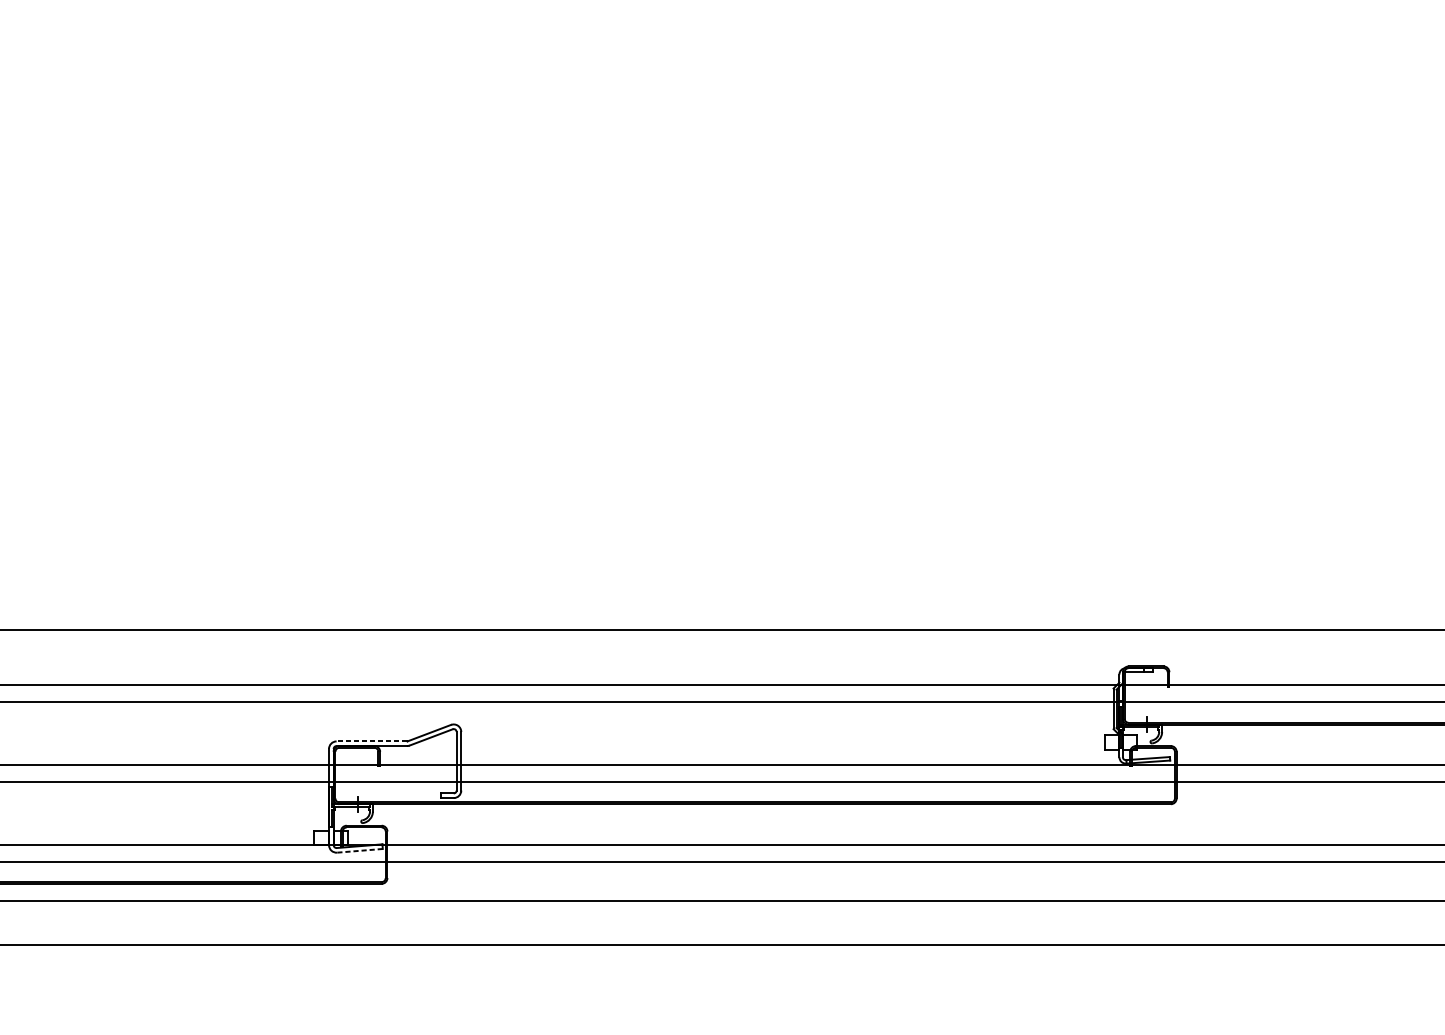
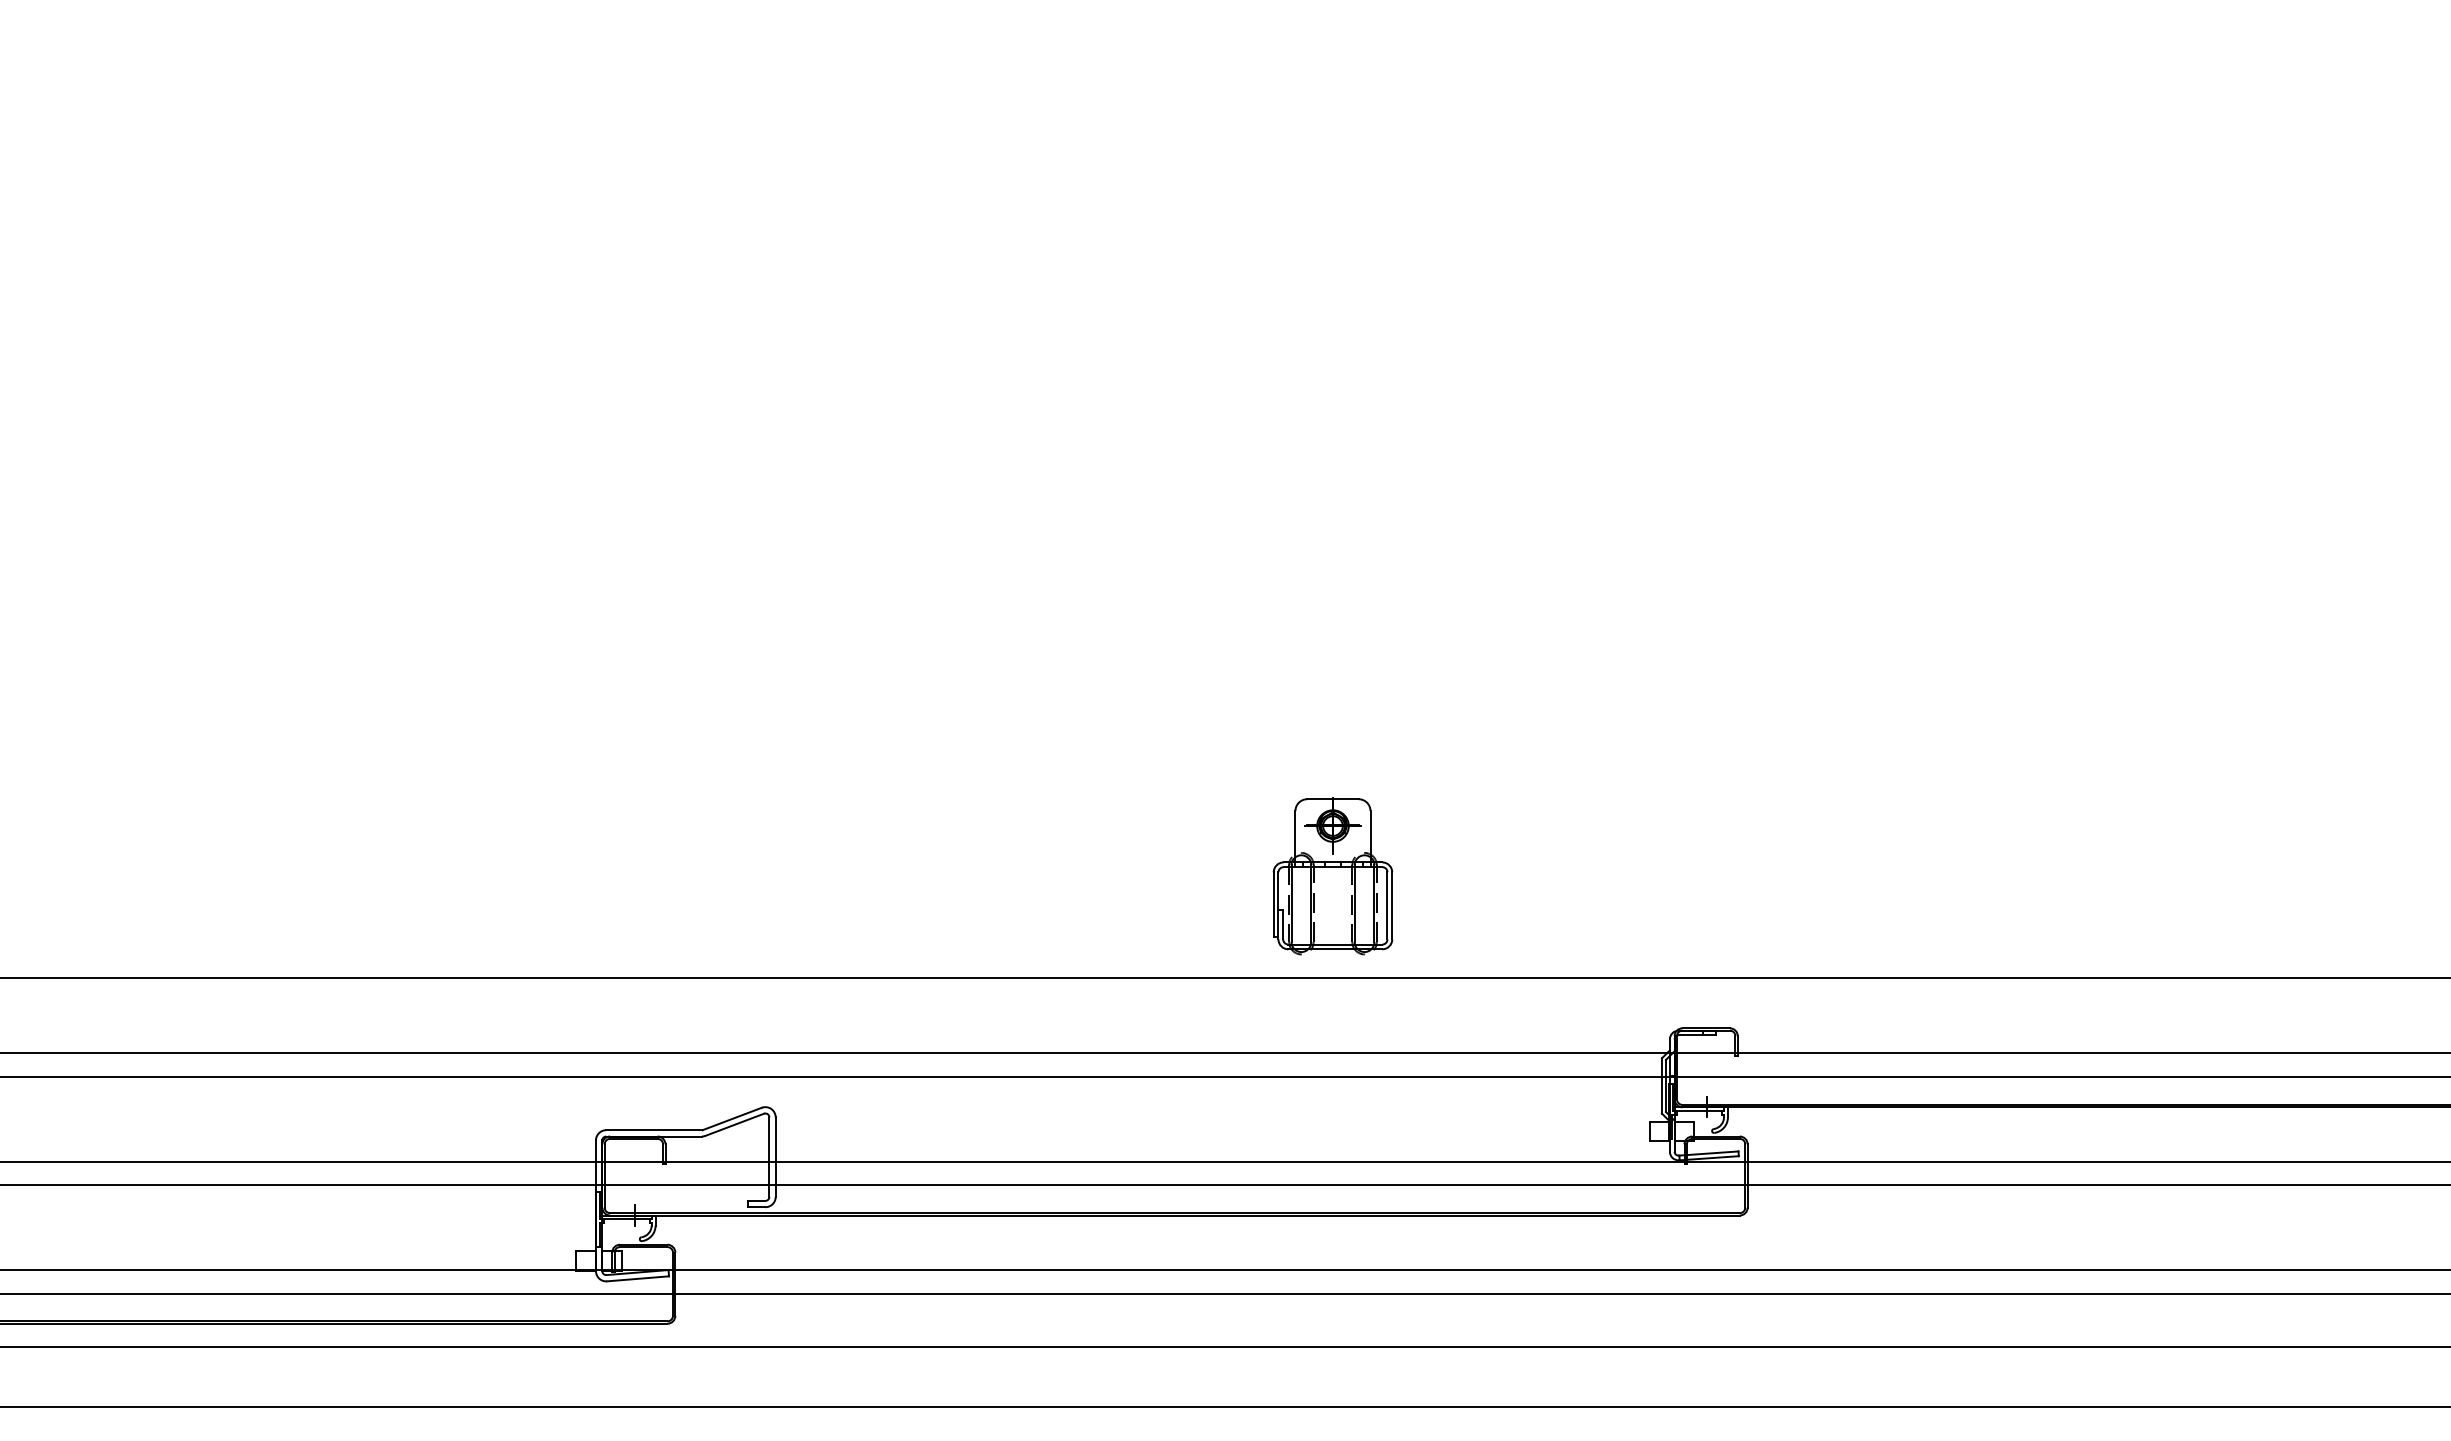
part: (871, 554) -> (1332, 876), added
line: (371, 741) -> (653, 1130), dashed -> solid
line: (359, 850) -> (637, 1278), dashed -> solid

